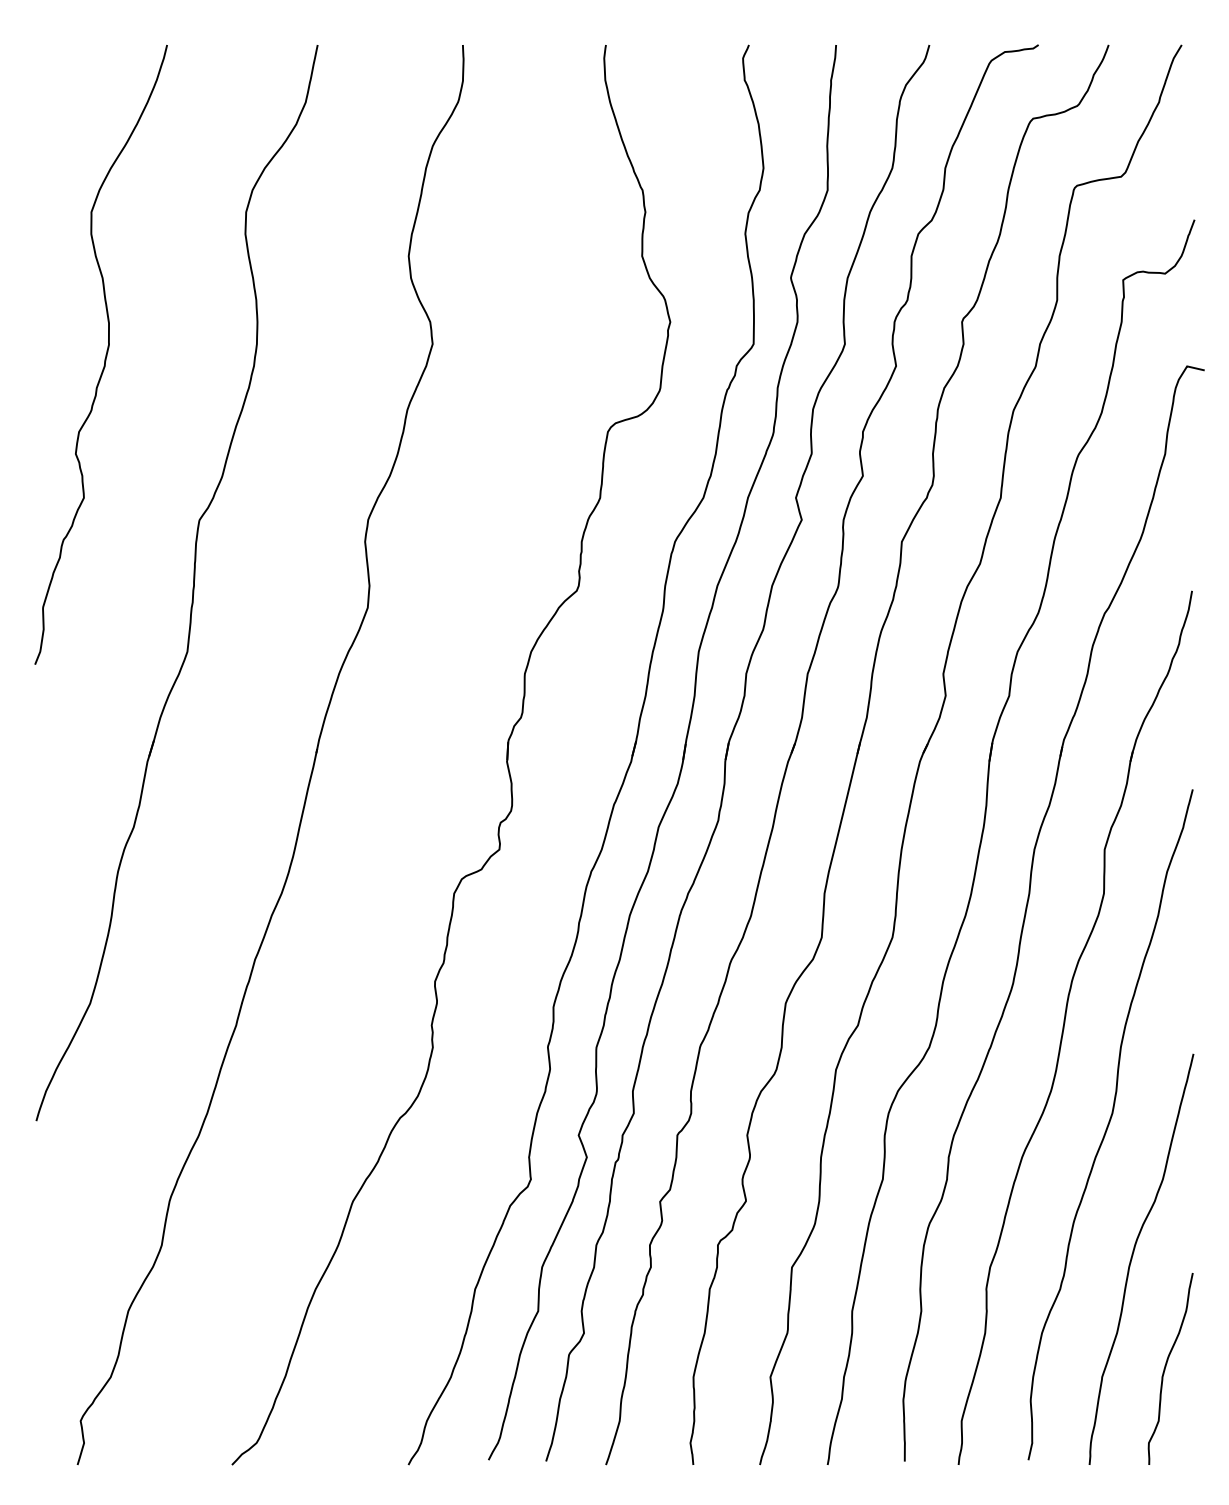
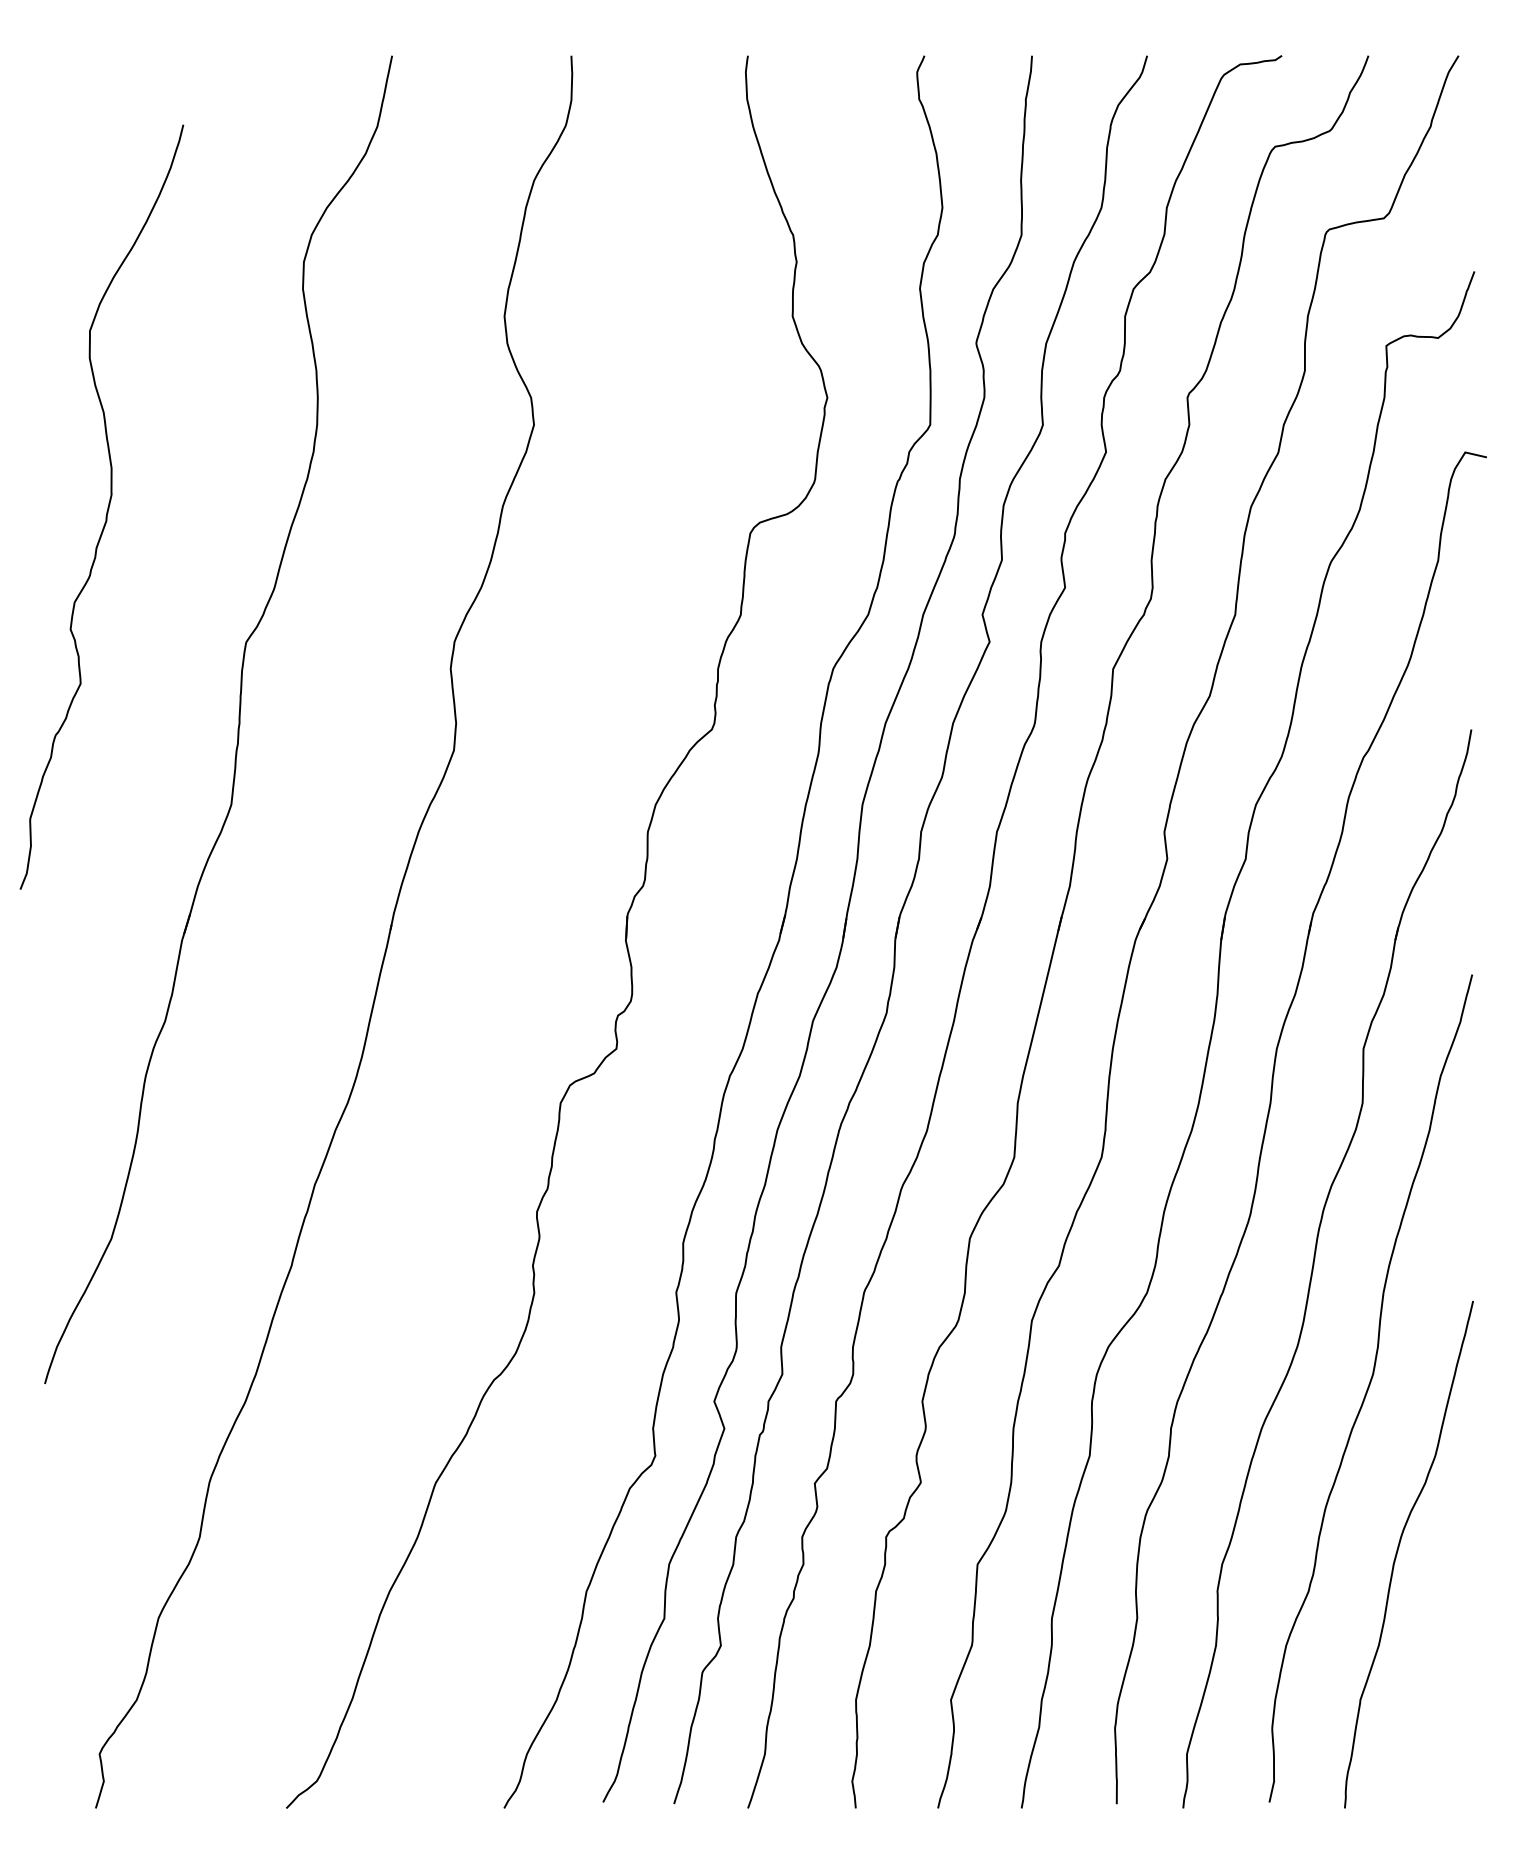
curve: (105, 355) -> (107, 507), moved
curve: (1166, 1367) -> (1439, 1687), removed

